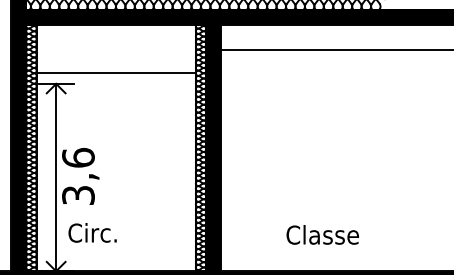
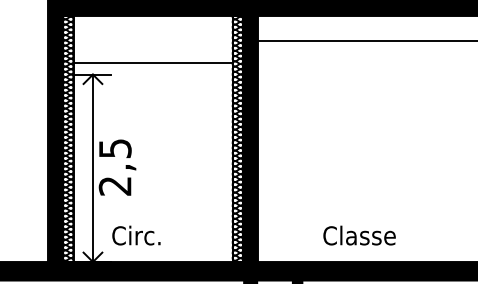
text: (77, 175) -> (114, 166), 3,6 -> 2,5
text: (92, 232) -> (136, 235), moved
text: (322, 234) -> (359, 235), moved

